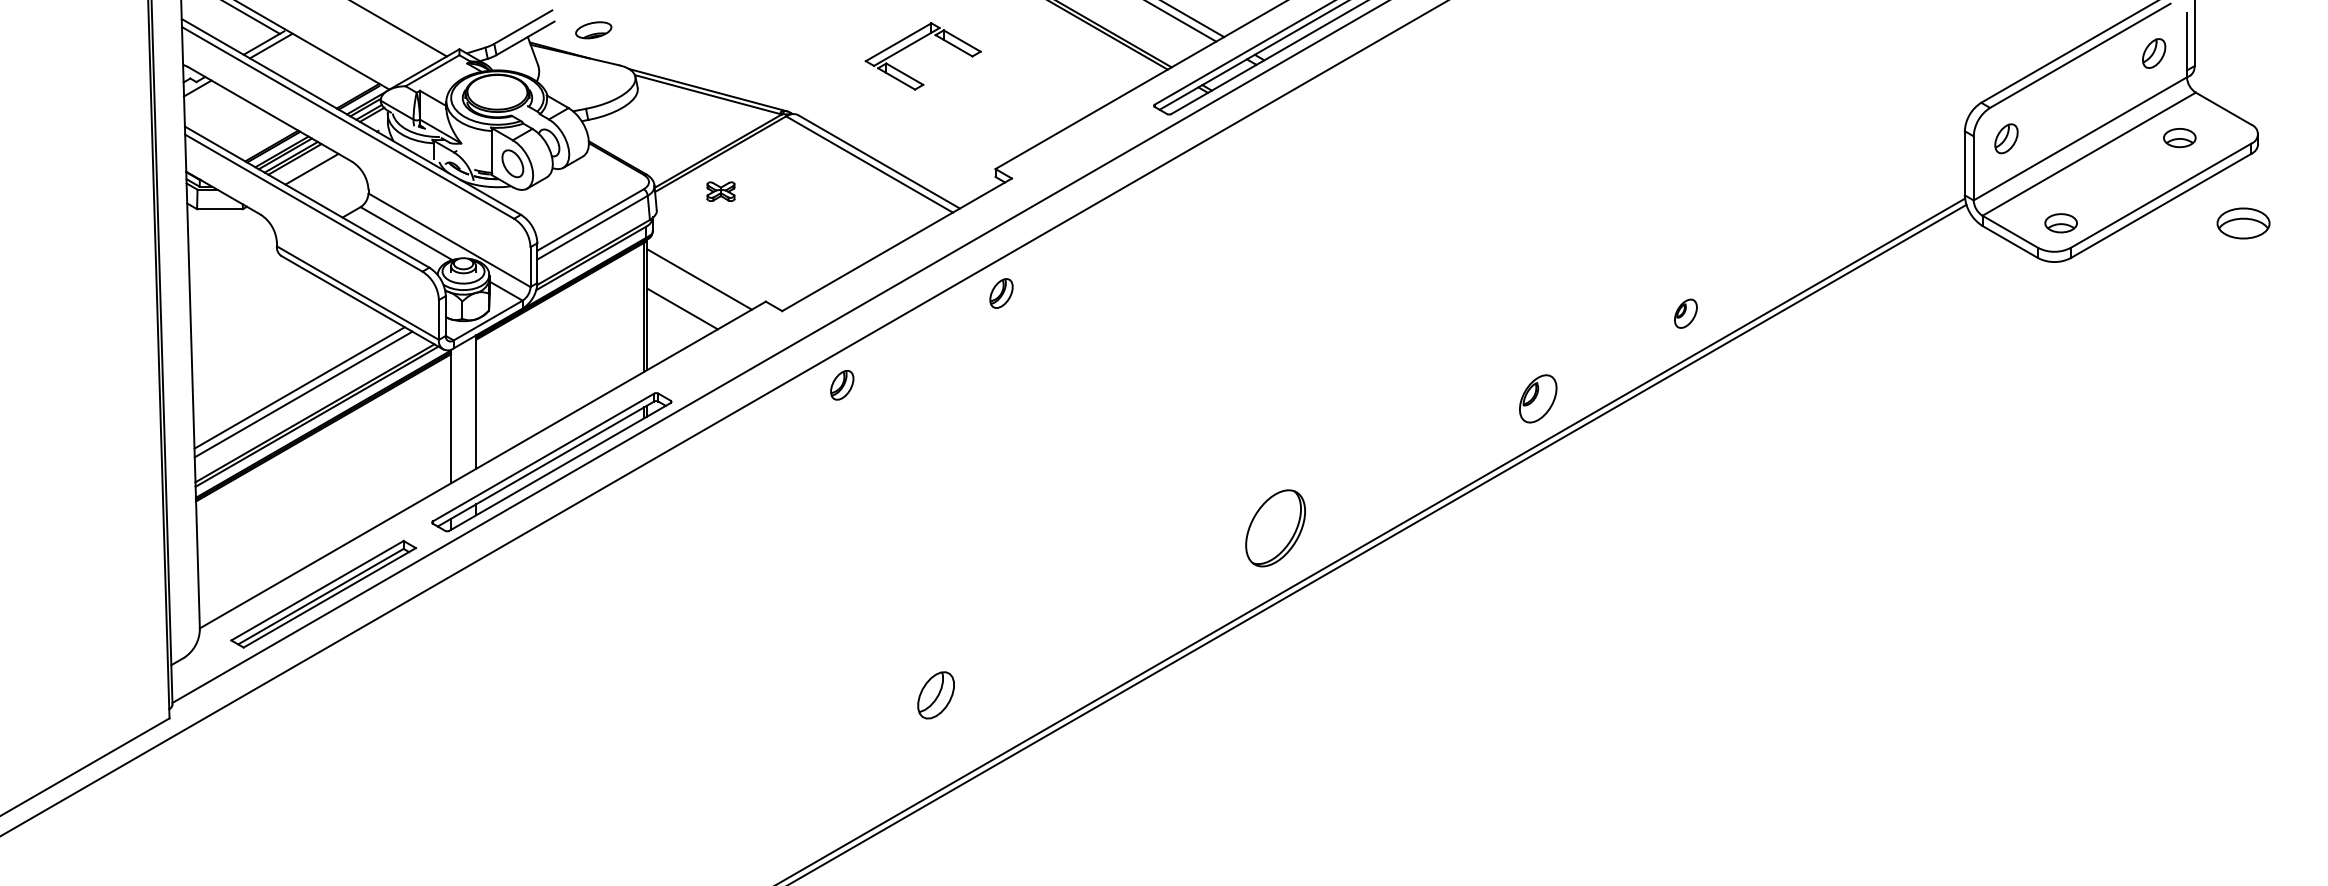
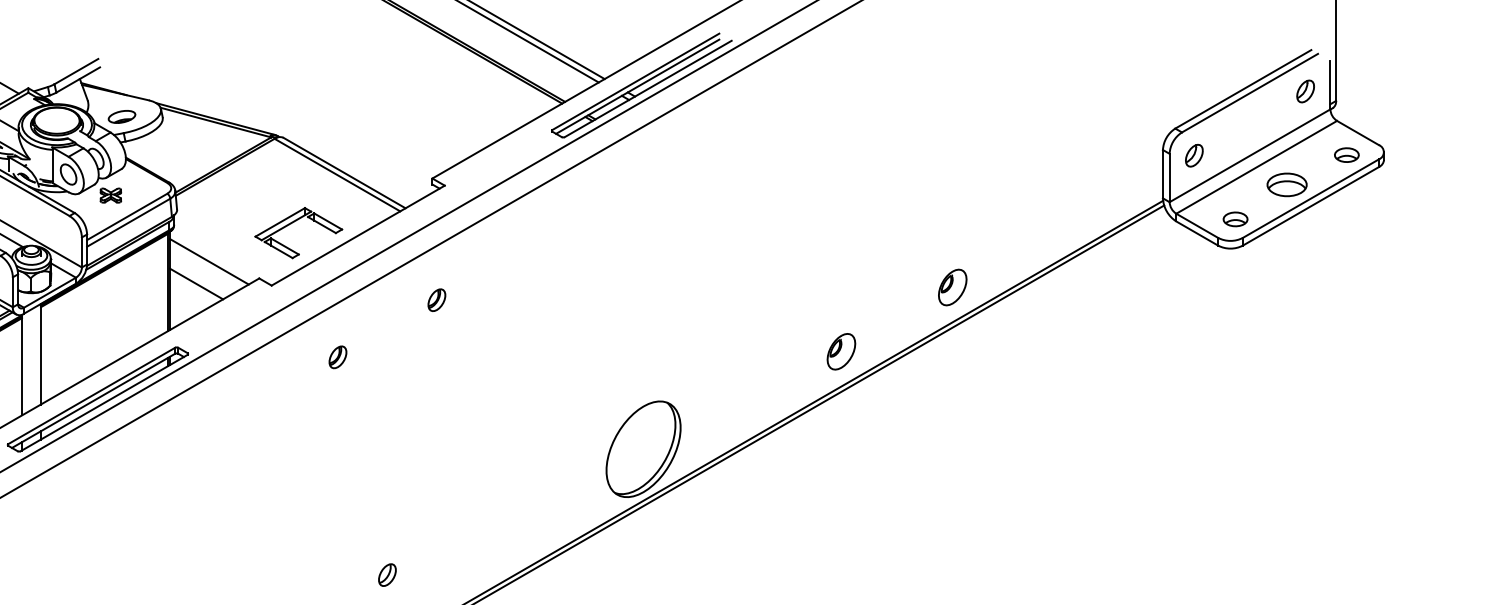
part: (593, 30) -> (121, 117), moved
part: (915, 43) -> (292, 223), moved
part: (2179, 138) -> (1346, 155), moved
part: (720, 191) -> (110, 195), moved
part: (2243, 223) -> (1287, 184), moved
part: (1001, 293) -> (436, 300), moved
part: (1685, 313) -> (952, 287), size x1.67
part: (842, 385) -> (338, 357), moved
part: (1275, 528) -> (643, 449), size x1.67
part: (935, 694) -> (387, 574), size x0.62

